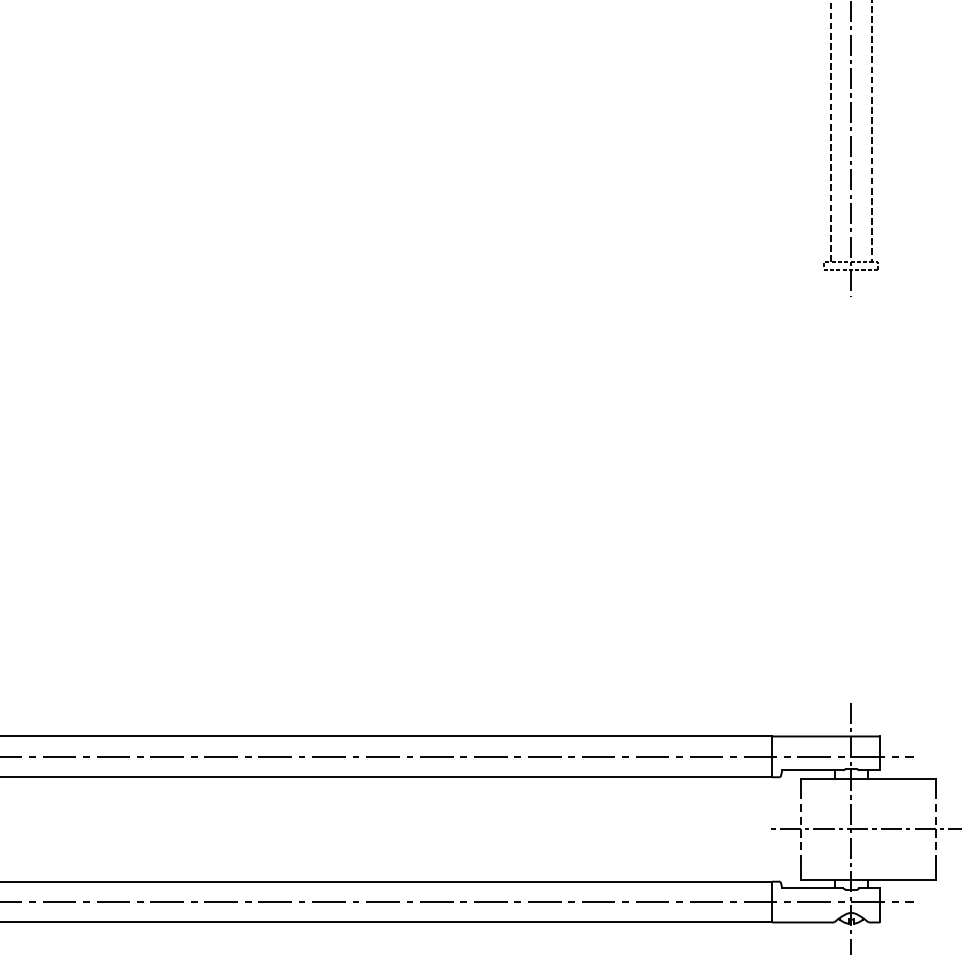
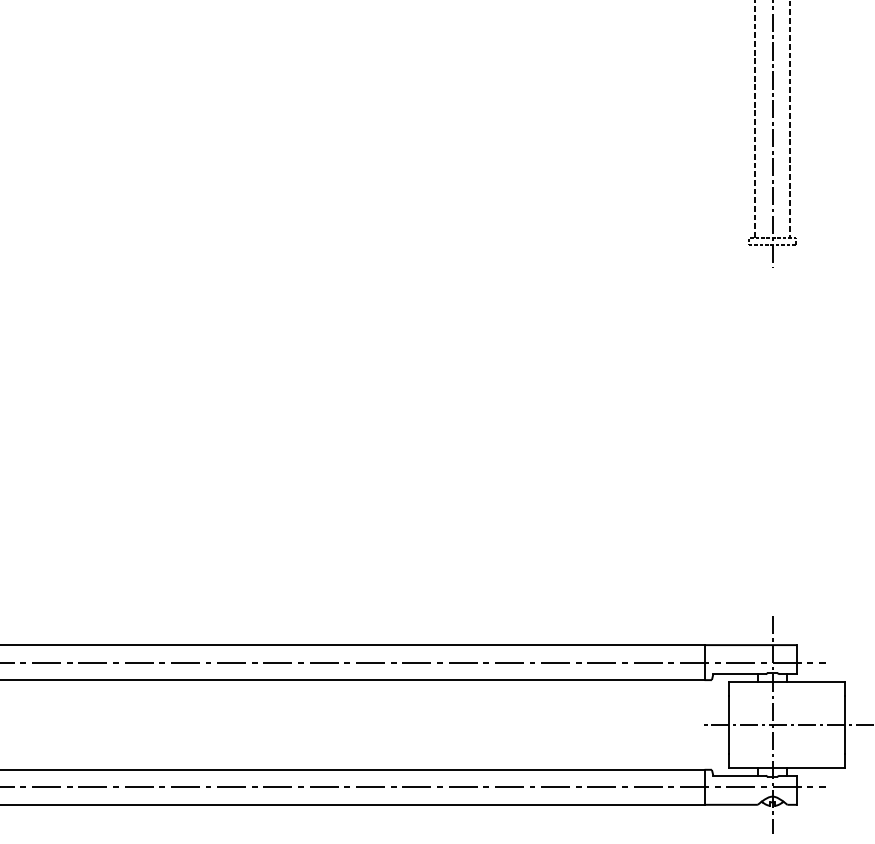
line: (801, 828) -> (729, 724), dashed -> solid
line: (935, 828) -> (844, 724), dashed -> solid

